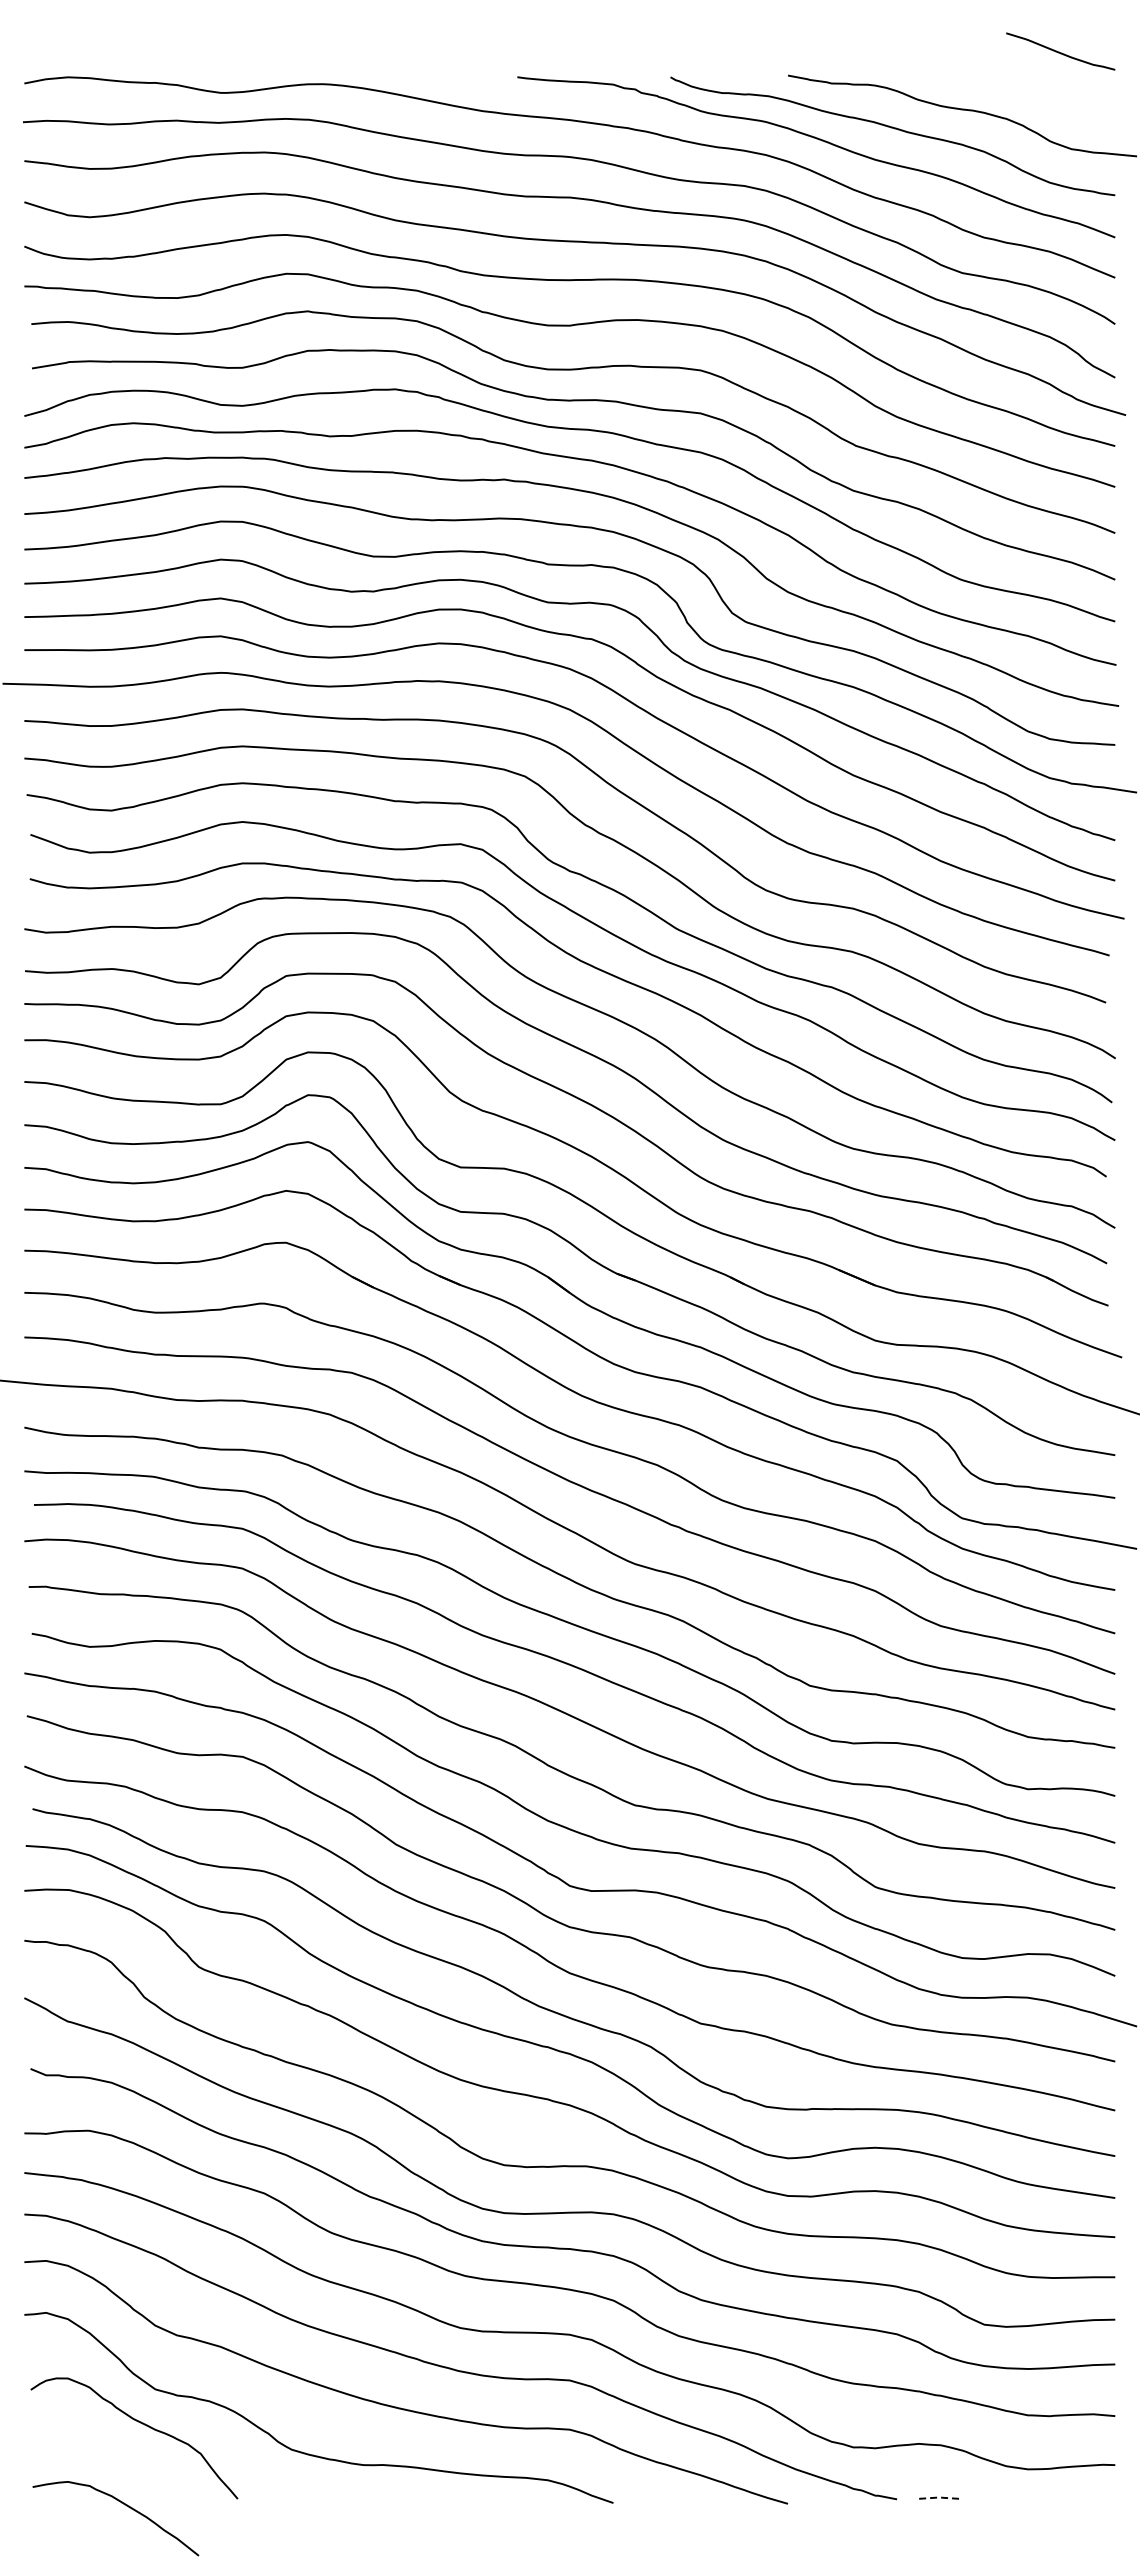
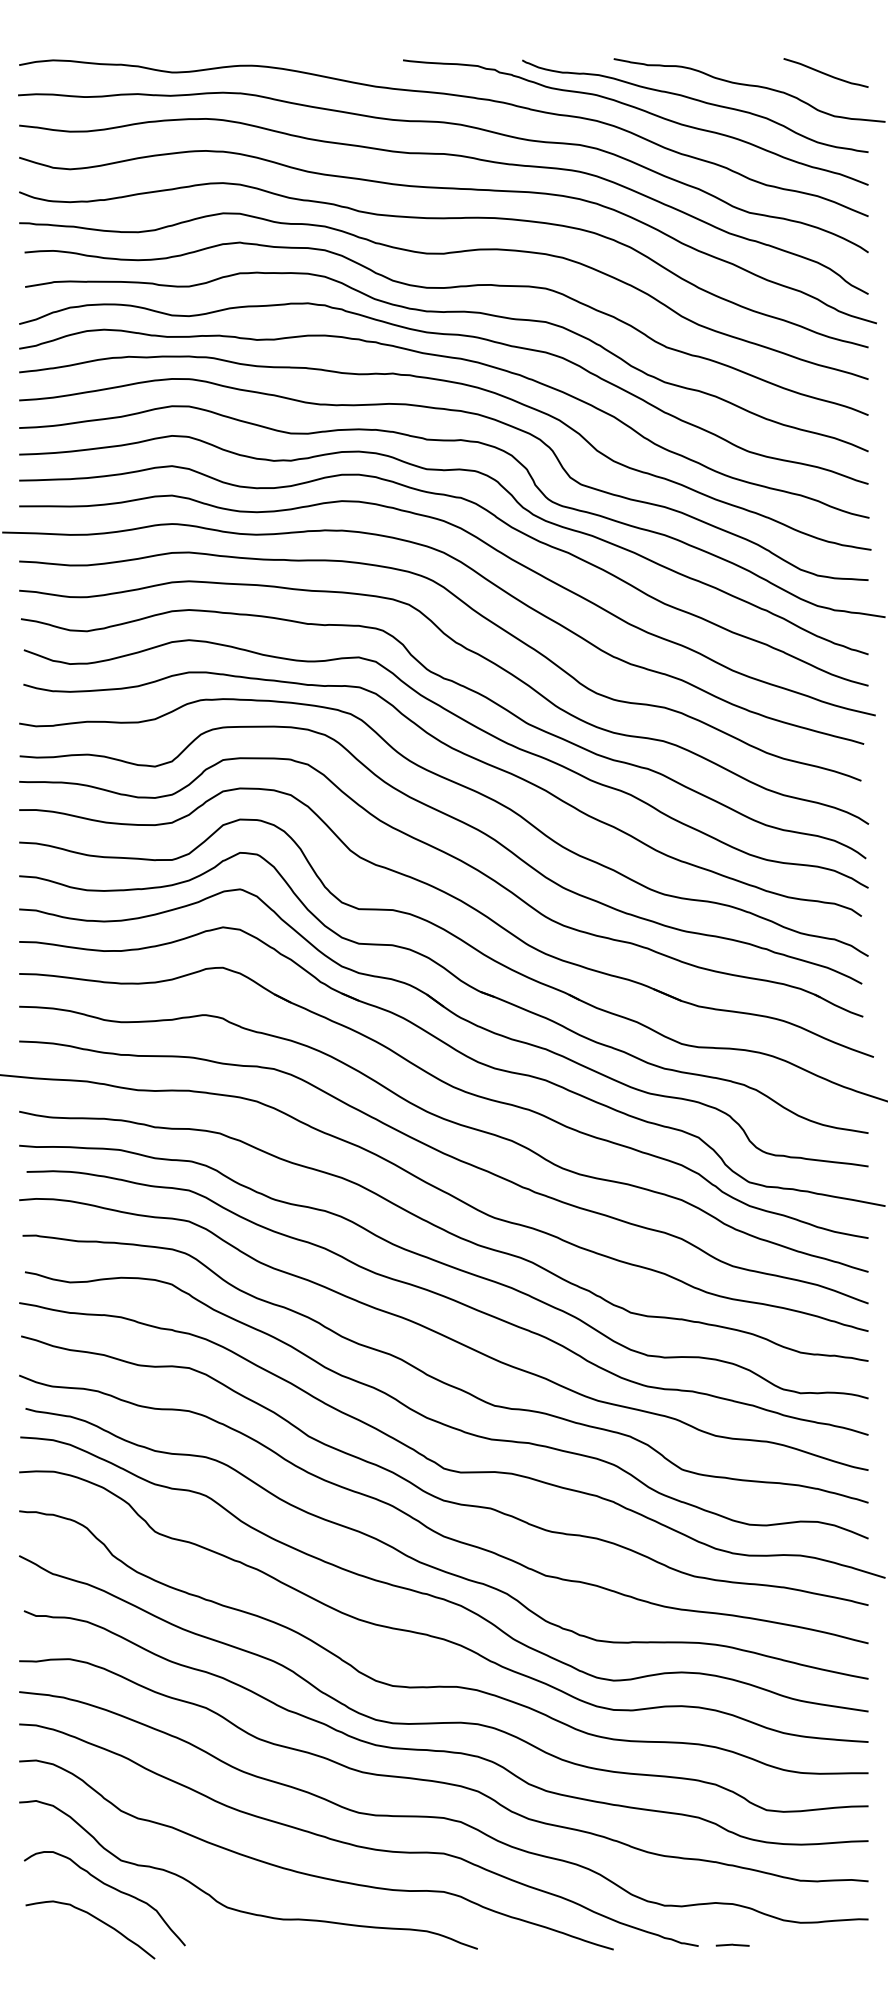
curve: (1059, 51) -> (825, 72), moved
line: (941, 2497) -> (733, 1944), dashed -> solid
curve: (123, 2504) -> (96, 1919), moved

